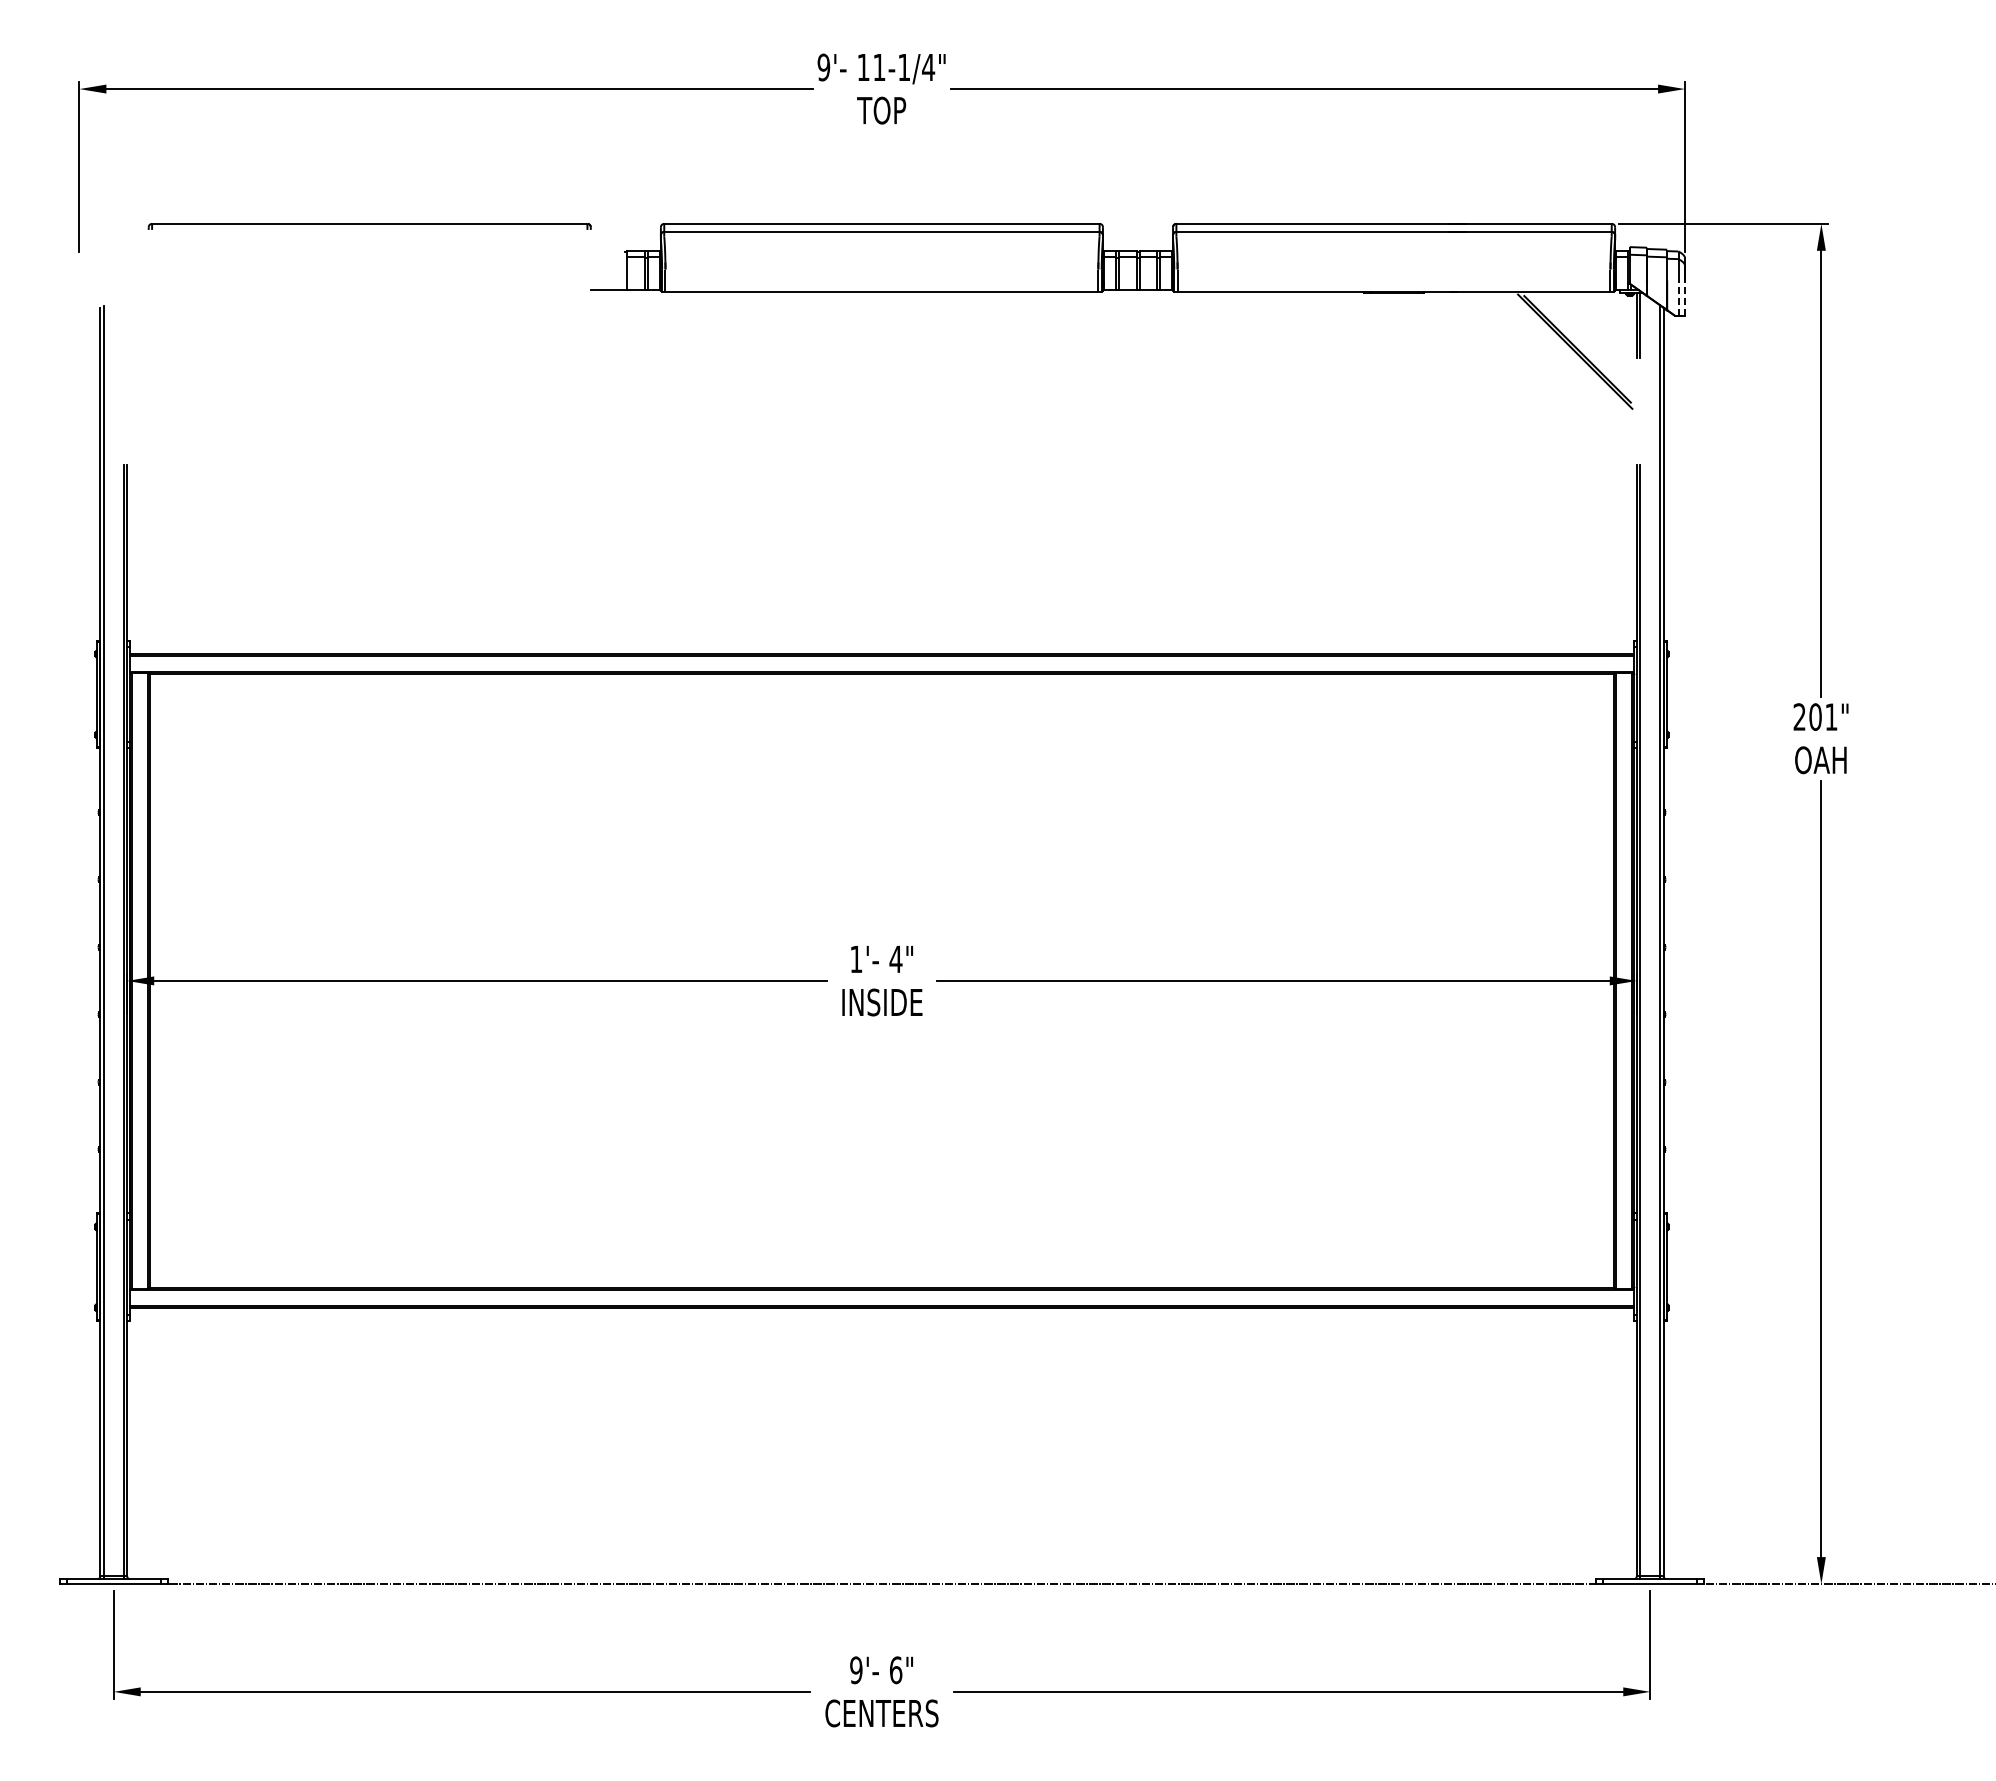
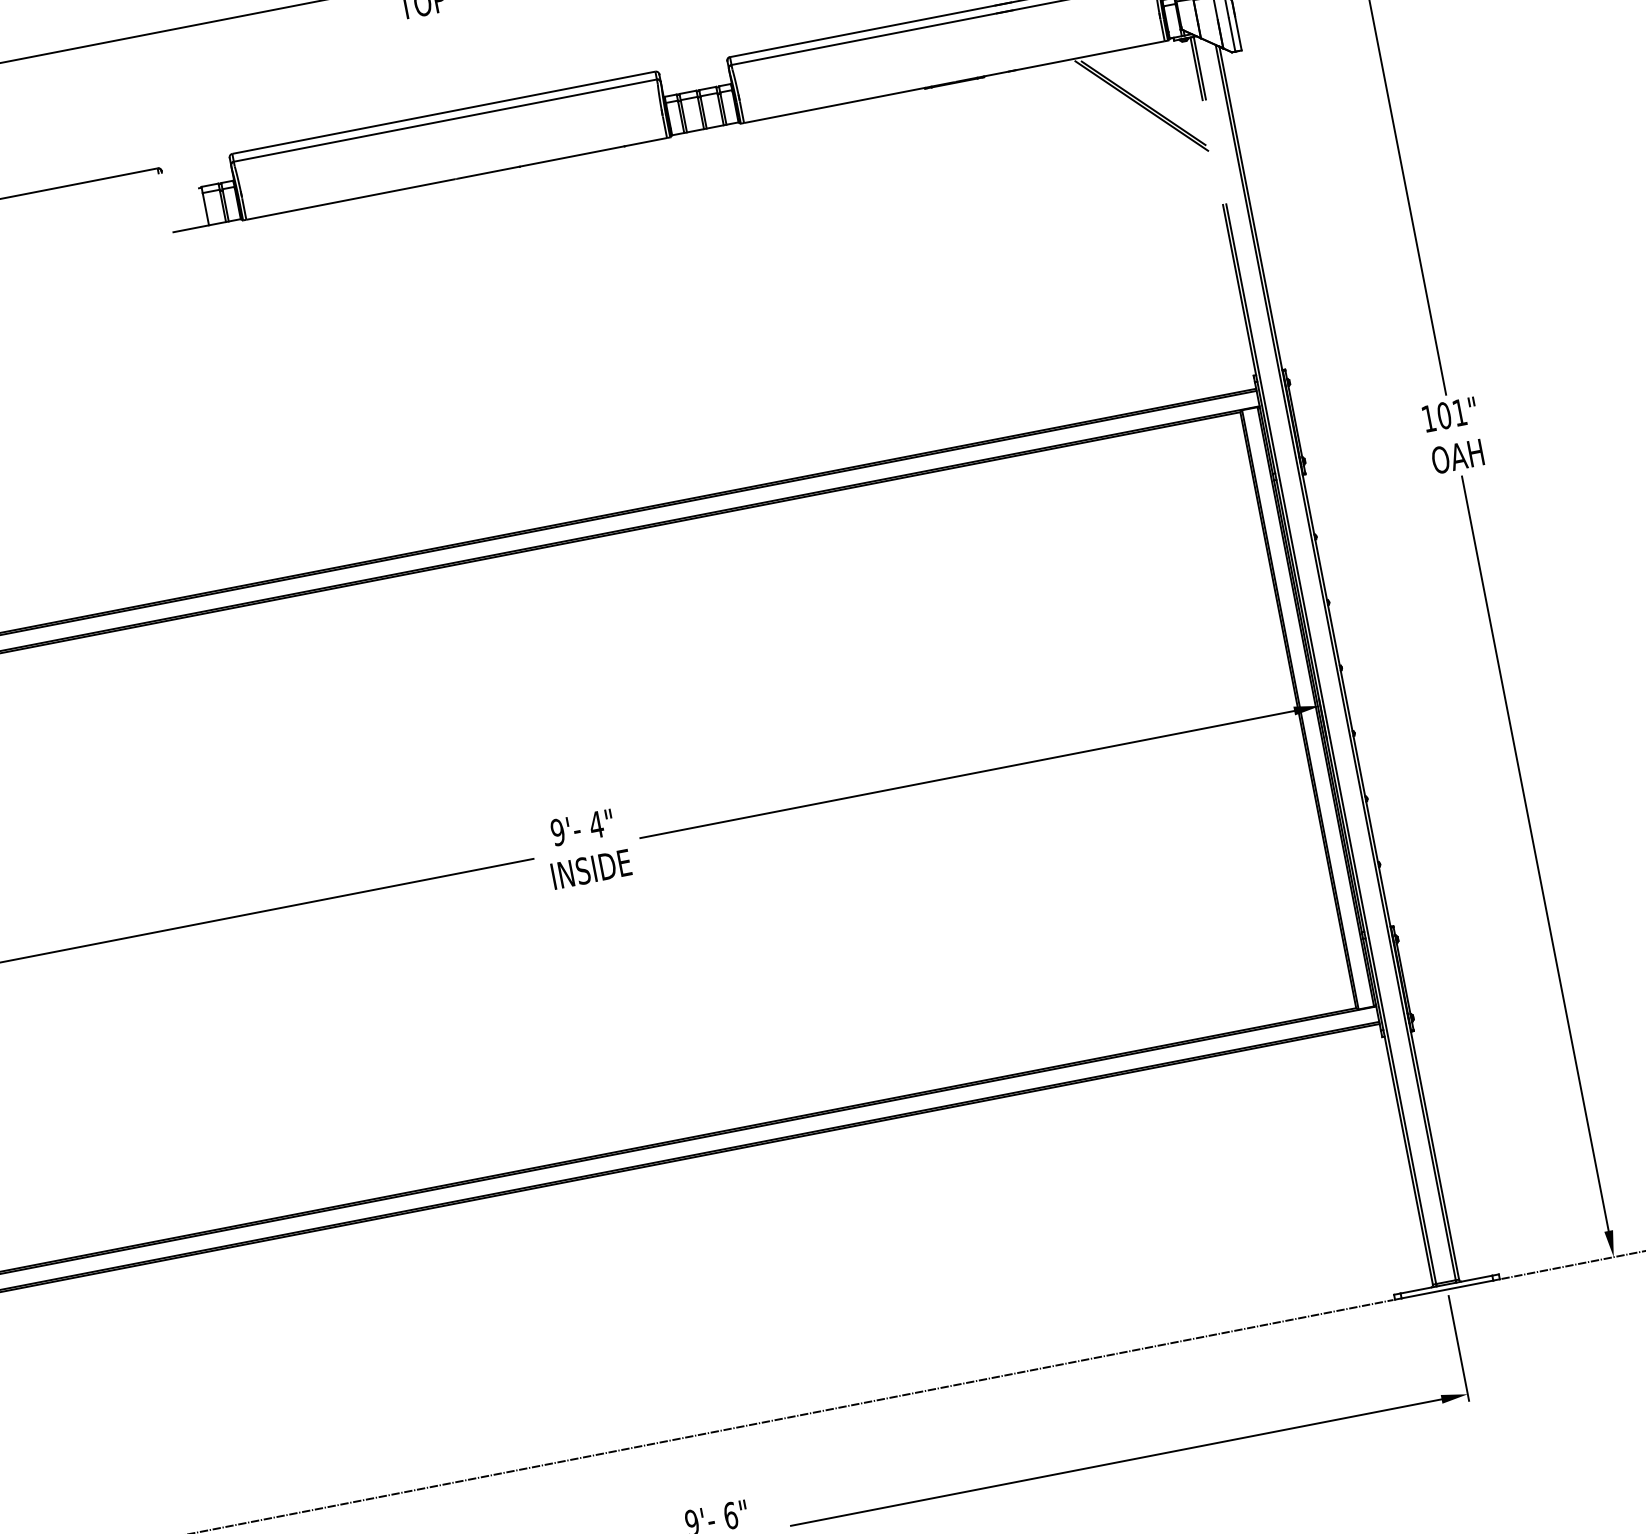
line: (1678, 298) -> (1232, 34), dashed -> solid
line: (1685, 298) -> (1238, 33), dashed -> solid
text: (1799, 716) -> (1428, 418), 201" -> 101"
text: (856, 959) -> (558, 832), 1'- -> 9'-

